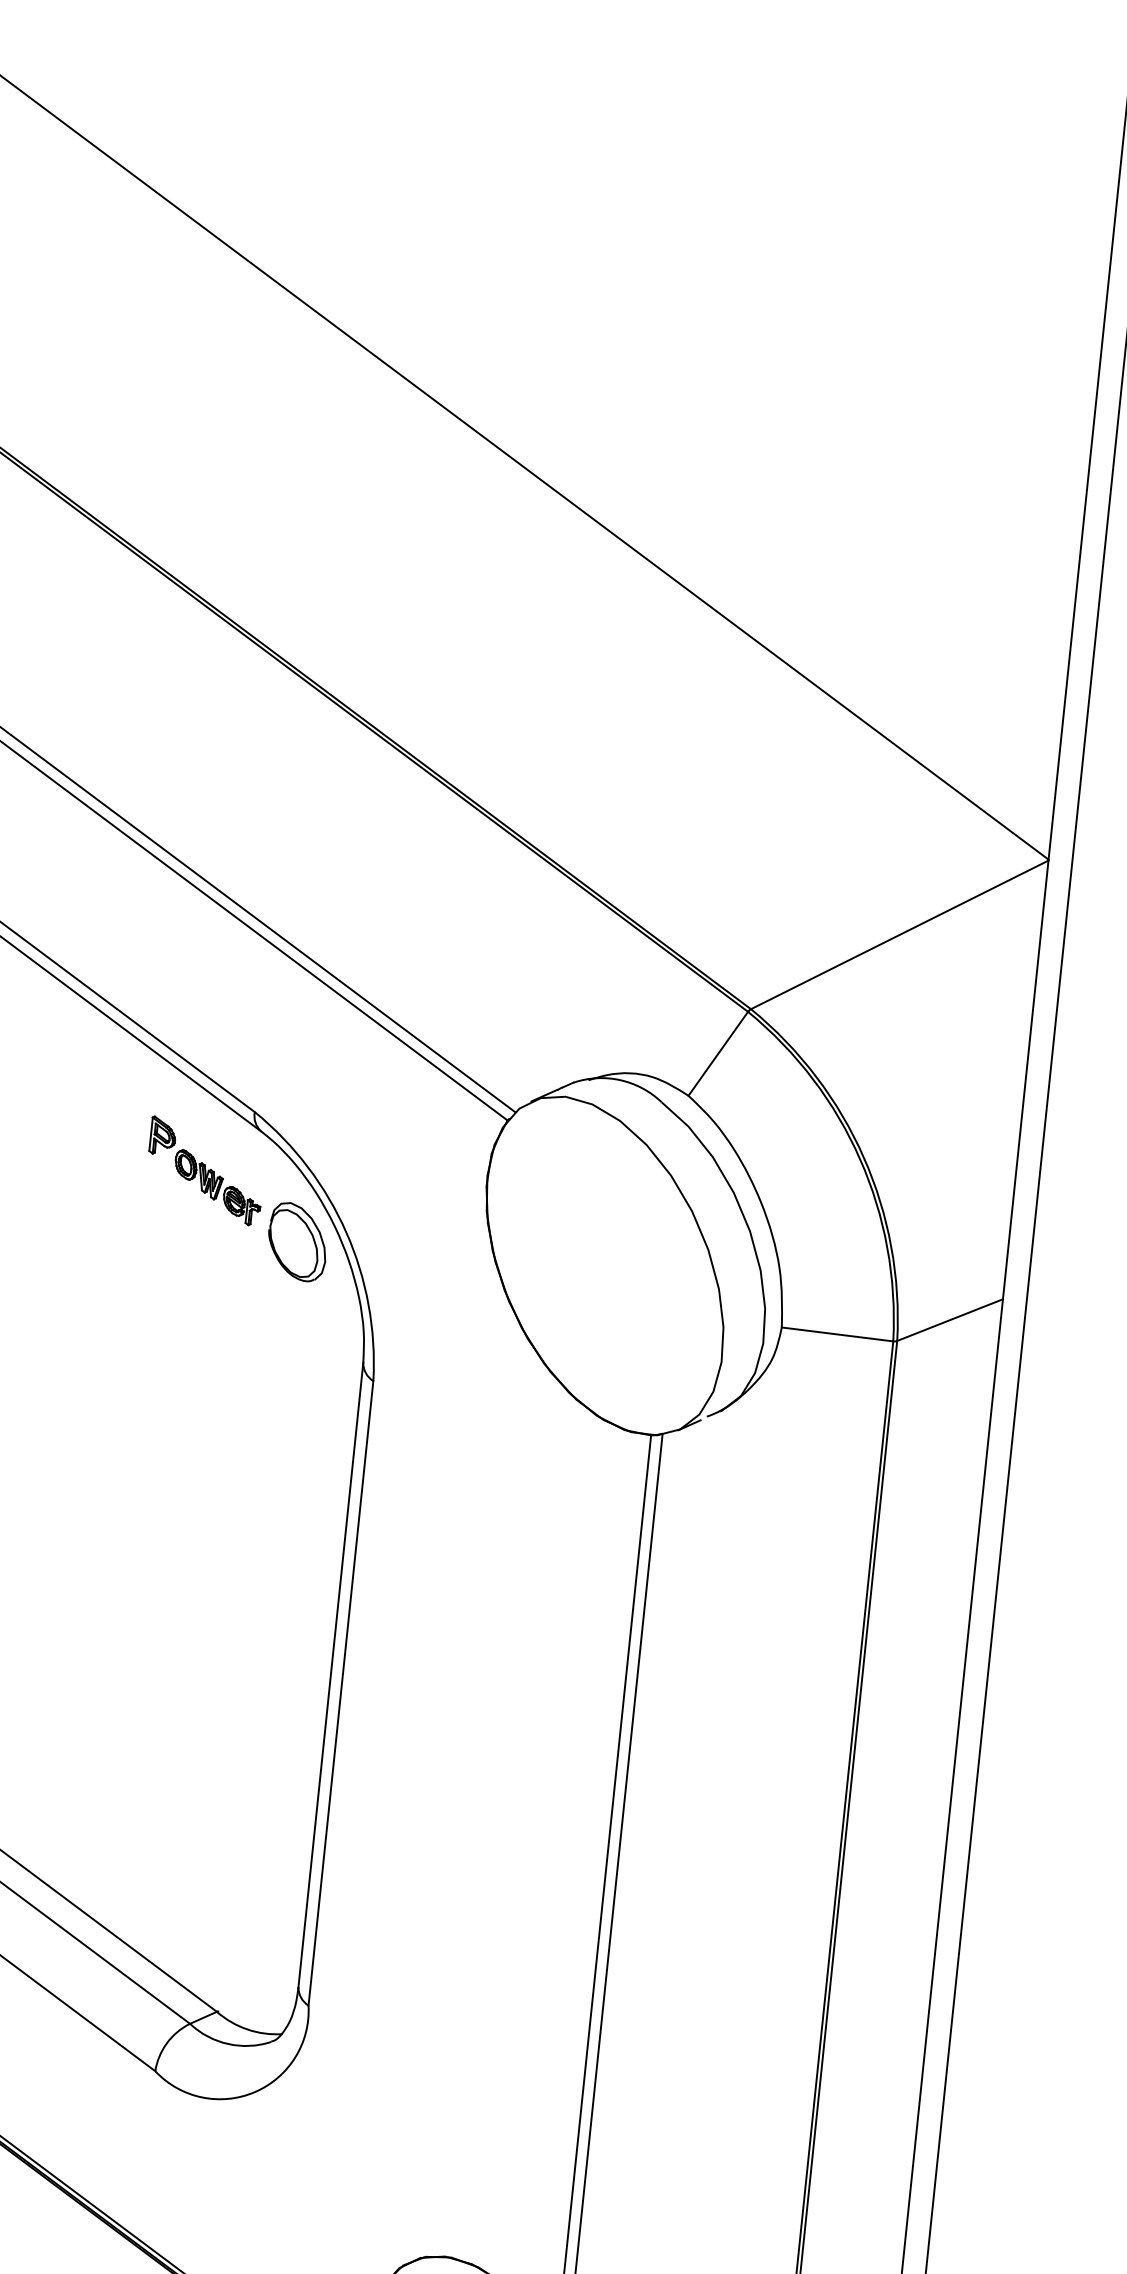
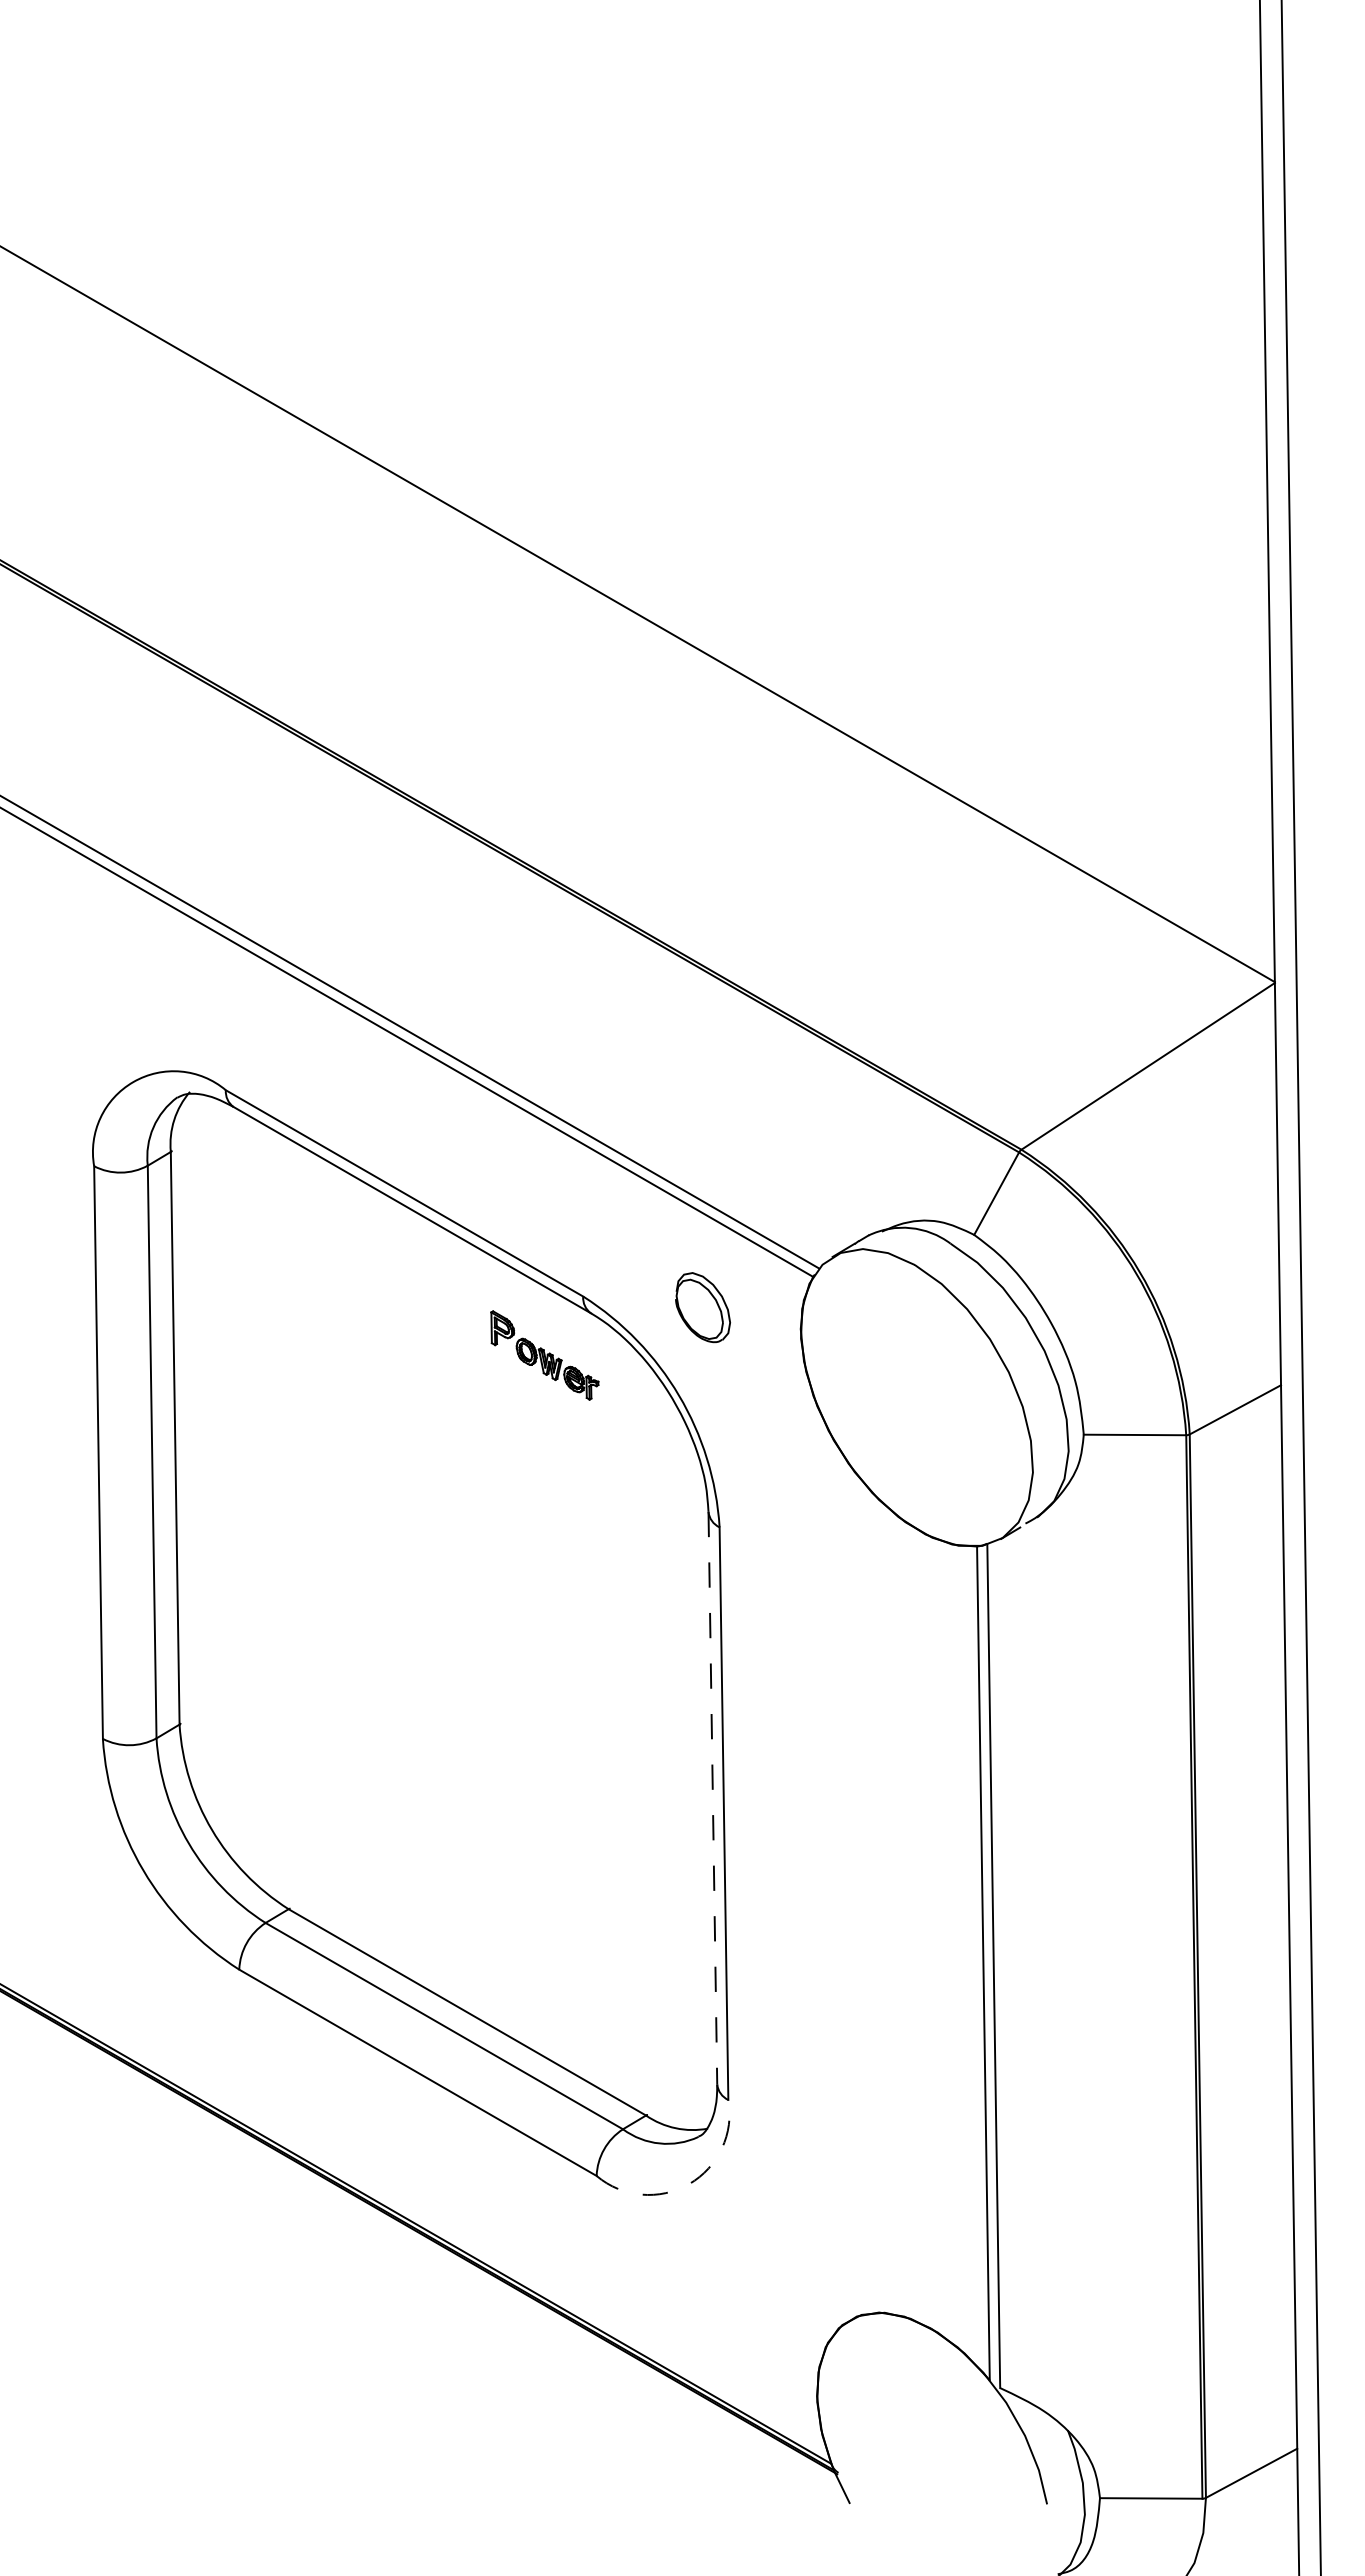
part: (297, 1241) -> (702, 1307), moved
line: (330, 1675) -> (712, 1798), solid -> dashed
arc: (255, 2092) -> (689, 2184), solid -> dashed

